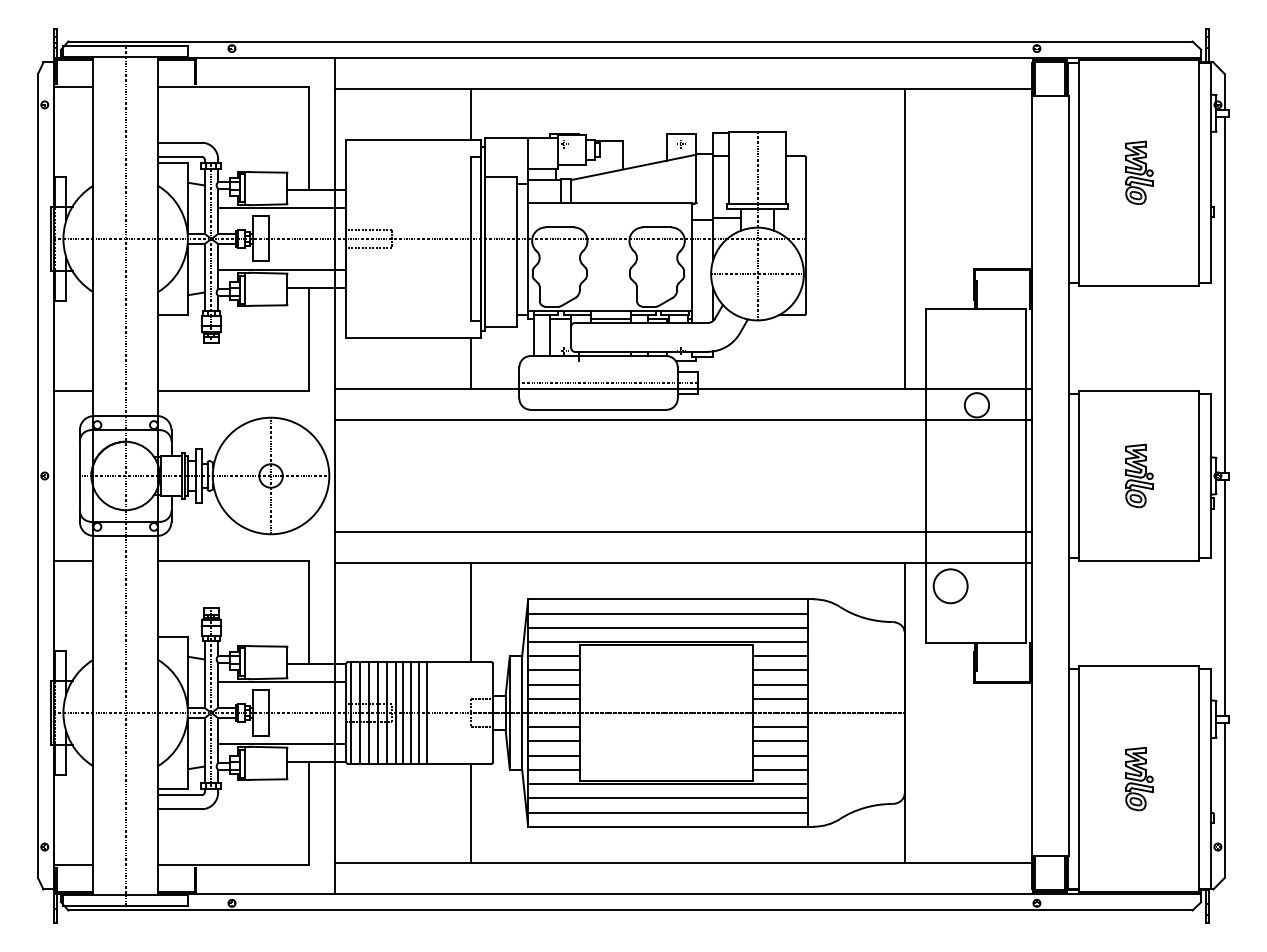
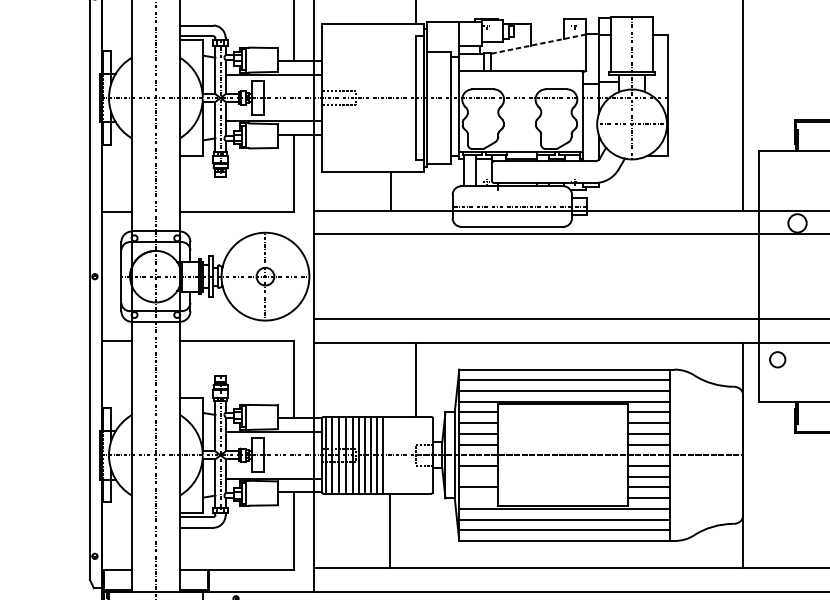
line: (633, 167) -> (538, 44), solid -> dashed
line: (470, 362) -> (390, 191), moved
circle: (950, 586) -> (777, 359), size x0.6
line: (553, 741) -> (478, 476), removed
line: (553, 769) -> (478, 497), removed
line: (470, 812) -> (389, 530), moved

